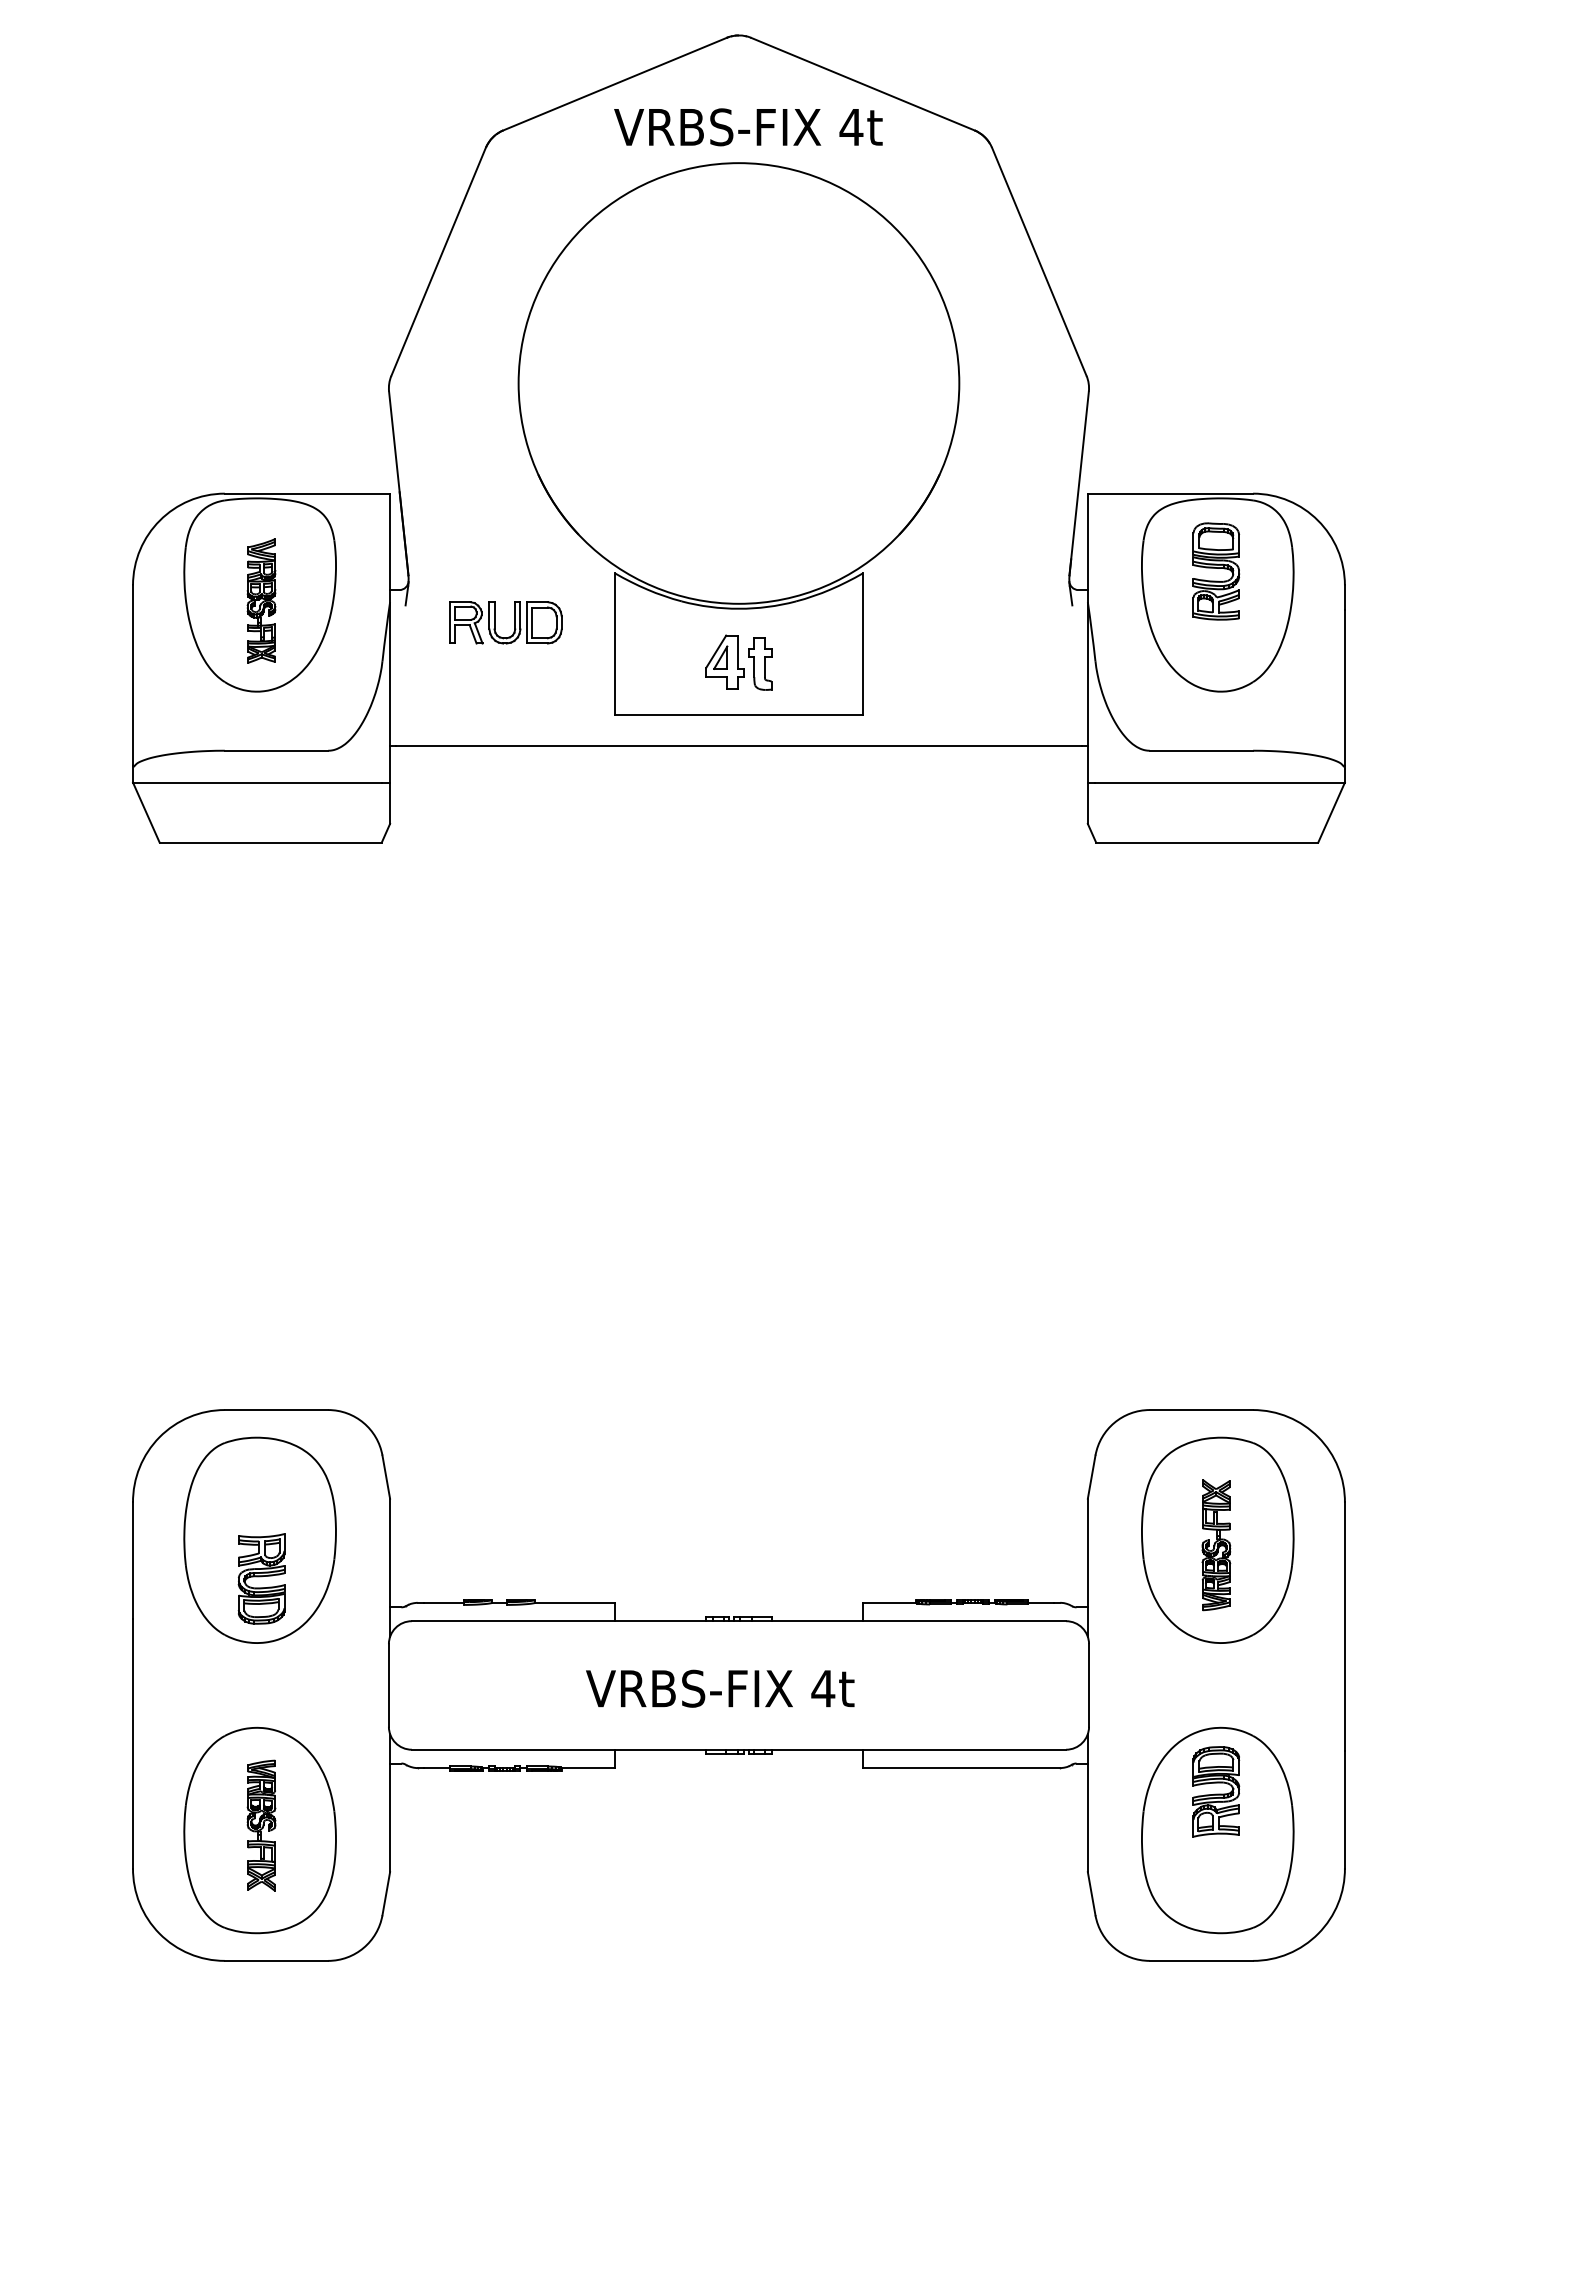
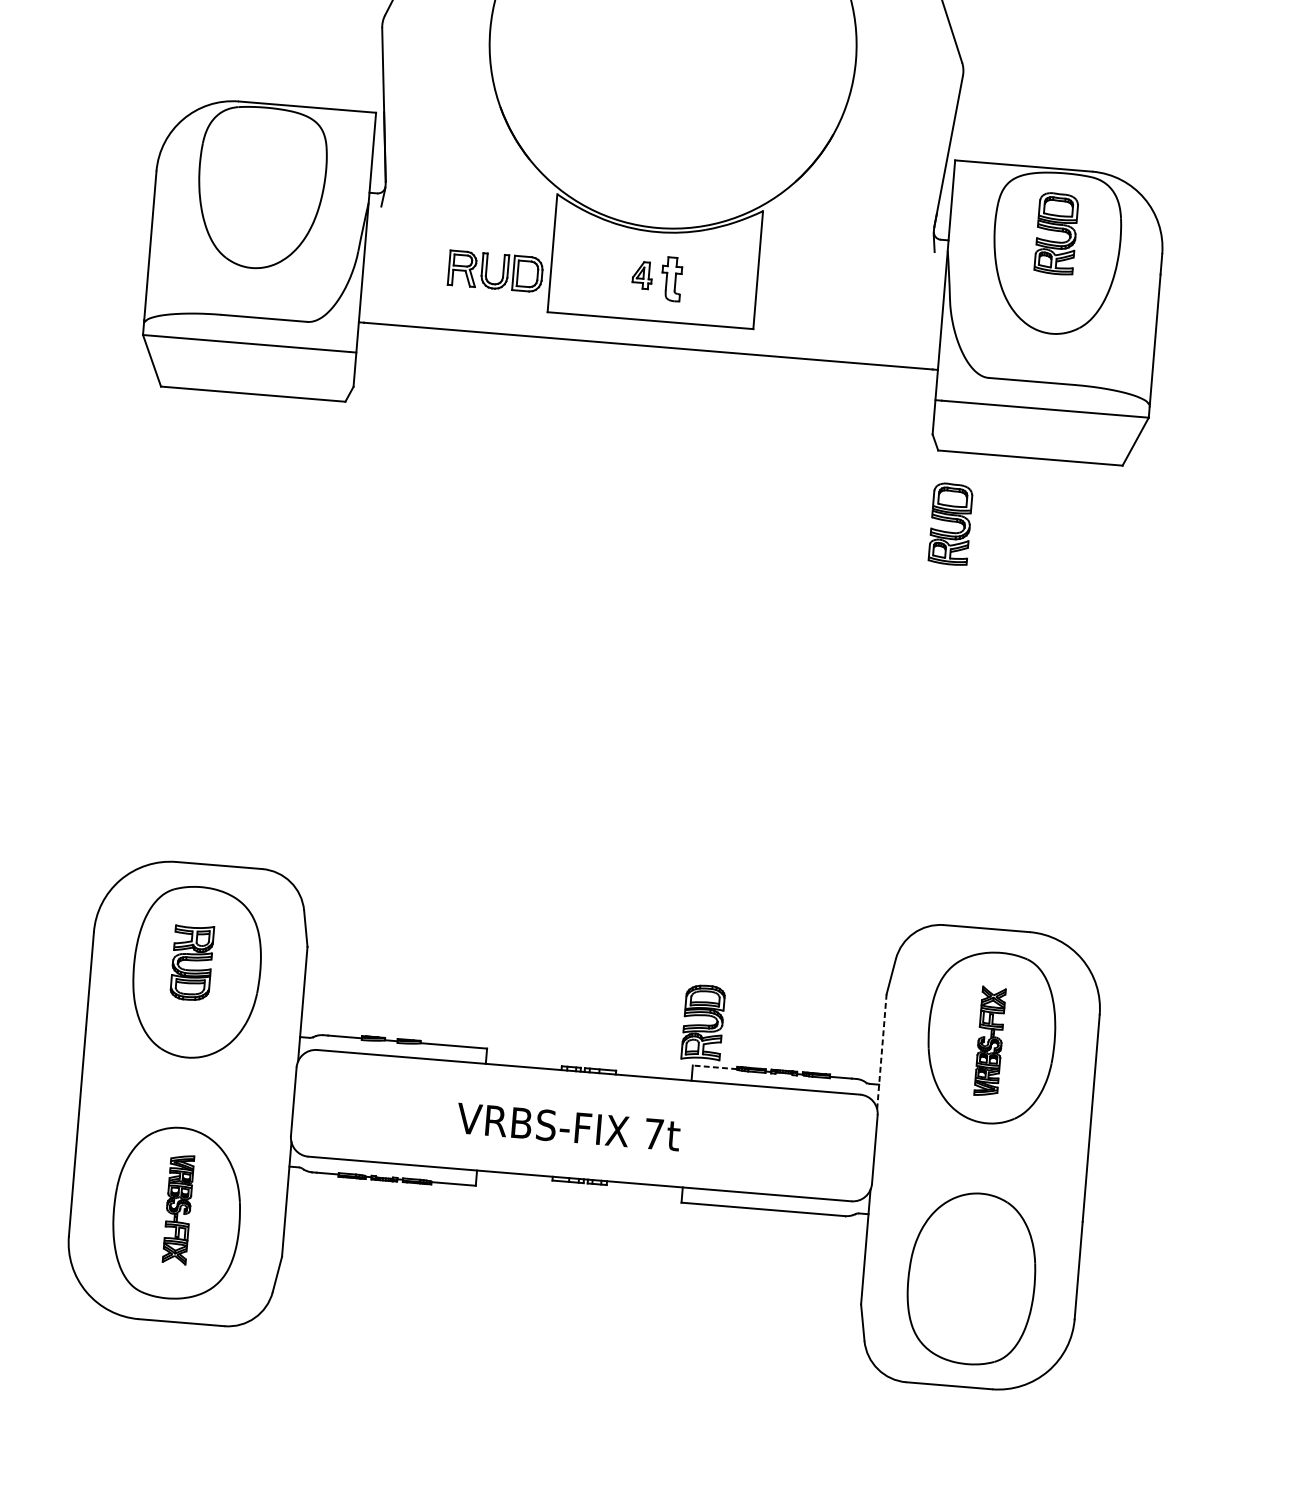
part: (261, 600) -> (262, 192), removed
part: (514, 622) -> (502, 271), moved
part: (724, 661) -> (642, 274), size x0.6
part: (1118, 929) -> (950, 524), added
line: (1087, 1567) -> (881, 1051), solid -> dashed
part: (261, 1578) -> (192, 962), moved
line: (889, 1602) -> (714, 1067), solid -> dashed
text: (823, 1688) -> (654, 1133), 4t -> 7t
part: (1216, 1791) -> (703, 1022), moved

